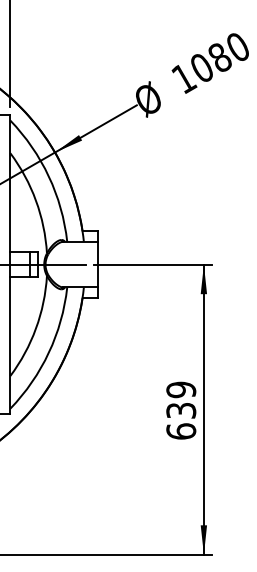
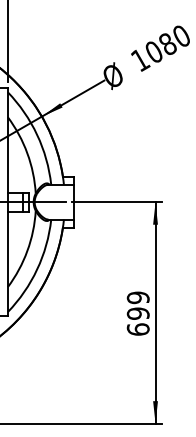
text: (181, 410) -> (138, 313), 639 -> 699

